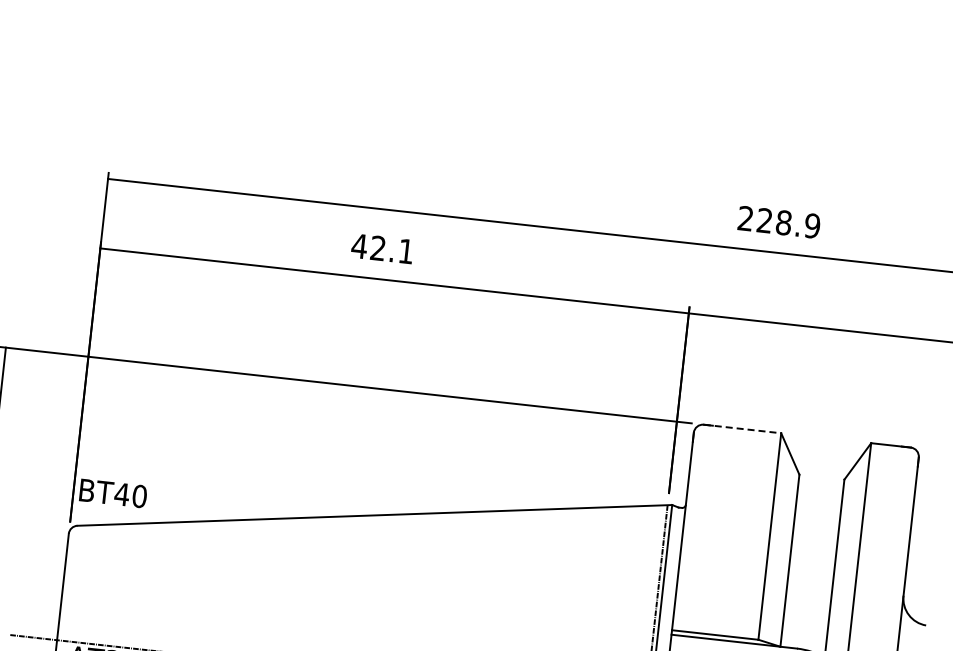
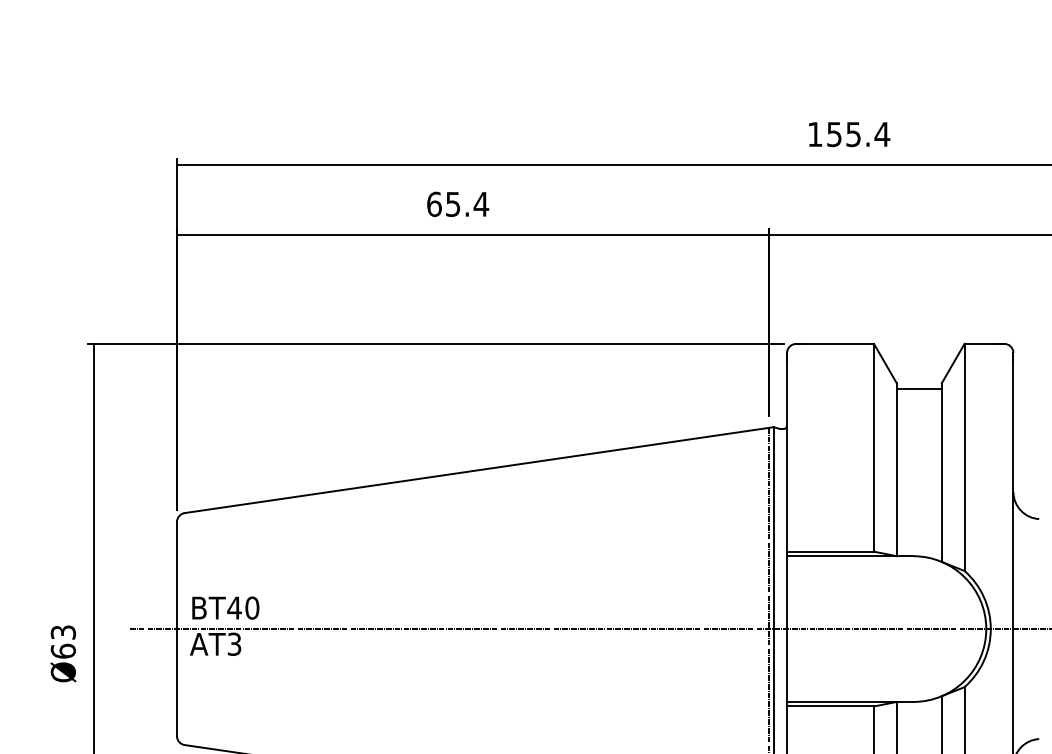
text: (779, 222) -> (849, 134), 228.9 -> 155.4
text: (382, 247) -> (457, 203), 42.1 -> 65.4
line: (742, 428) -> (835, 343), dashed -> solid
line: (820, 483) -> (918, 389), added
text: (113, 492) -> (225, 607), moved

